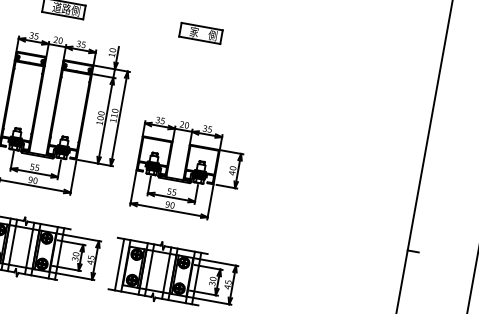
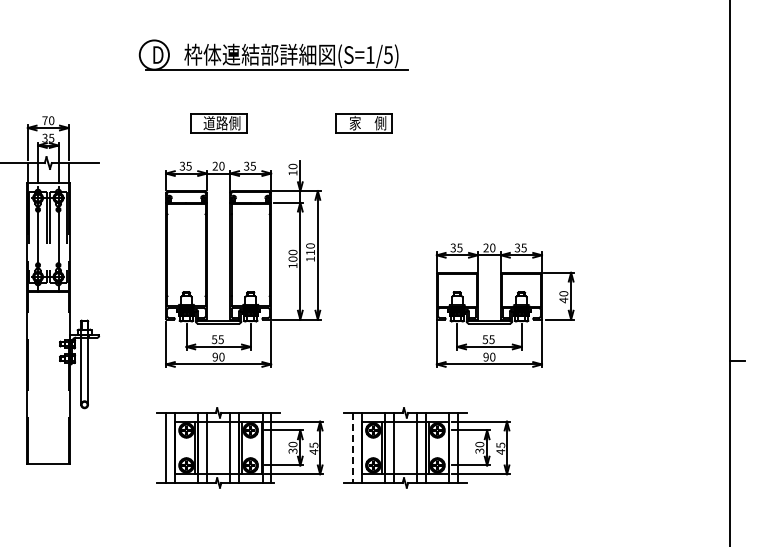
part: (200, 33) -> (363, 123), moved
part: (187, 169) -> (504, 305), moved
line: (119, 265) -> (352, 448), solid -> dashed

